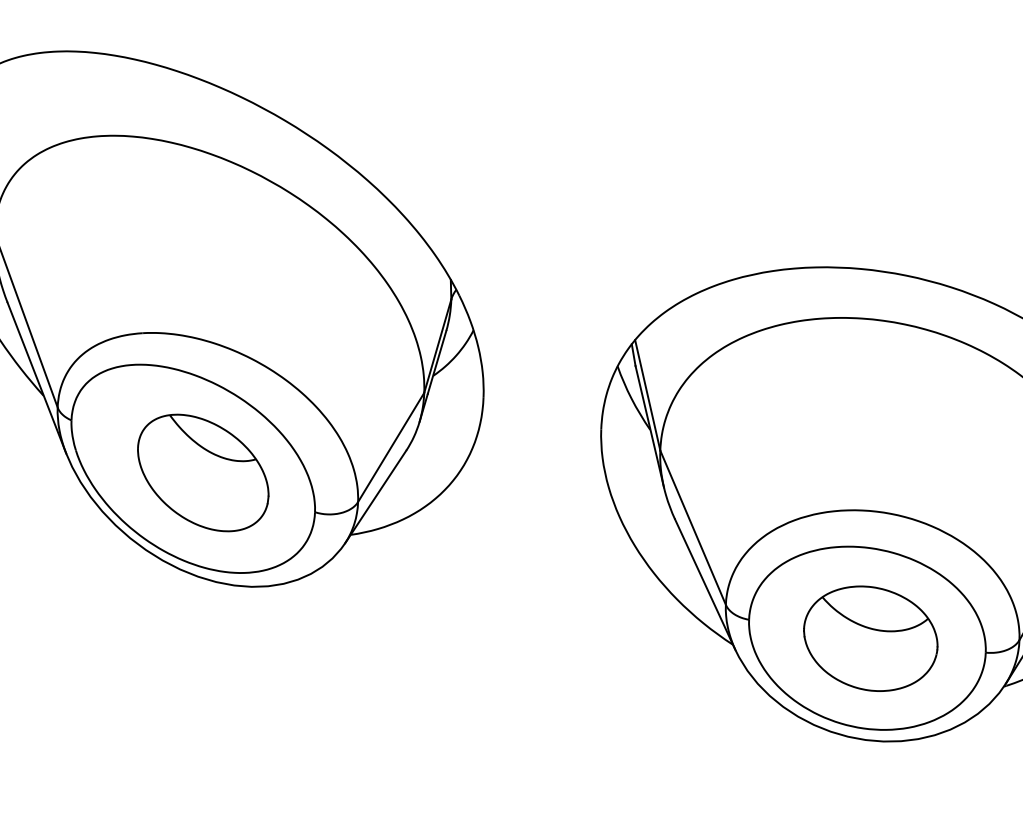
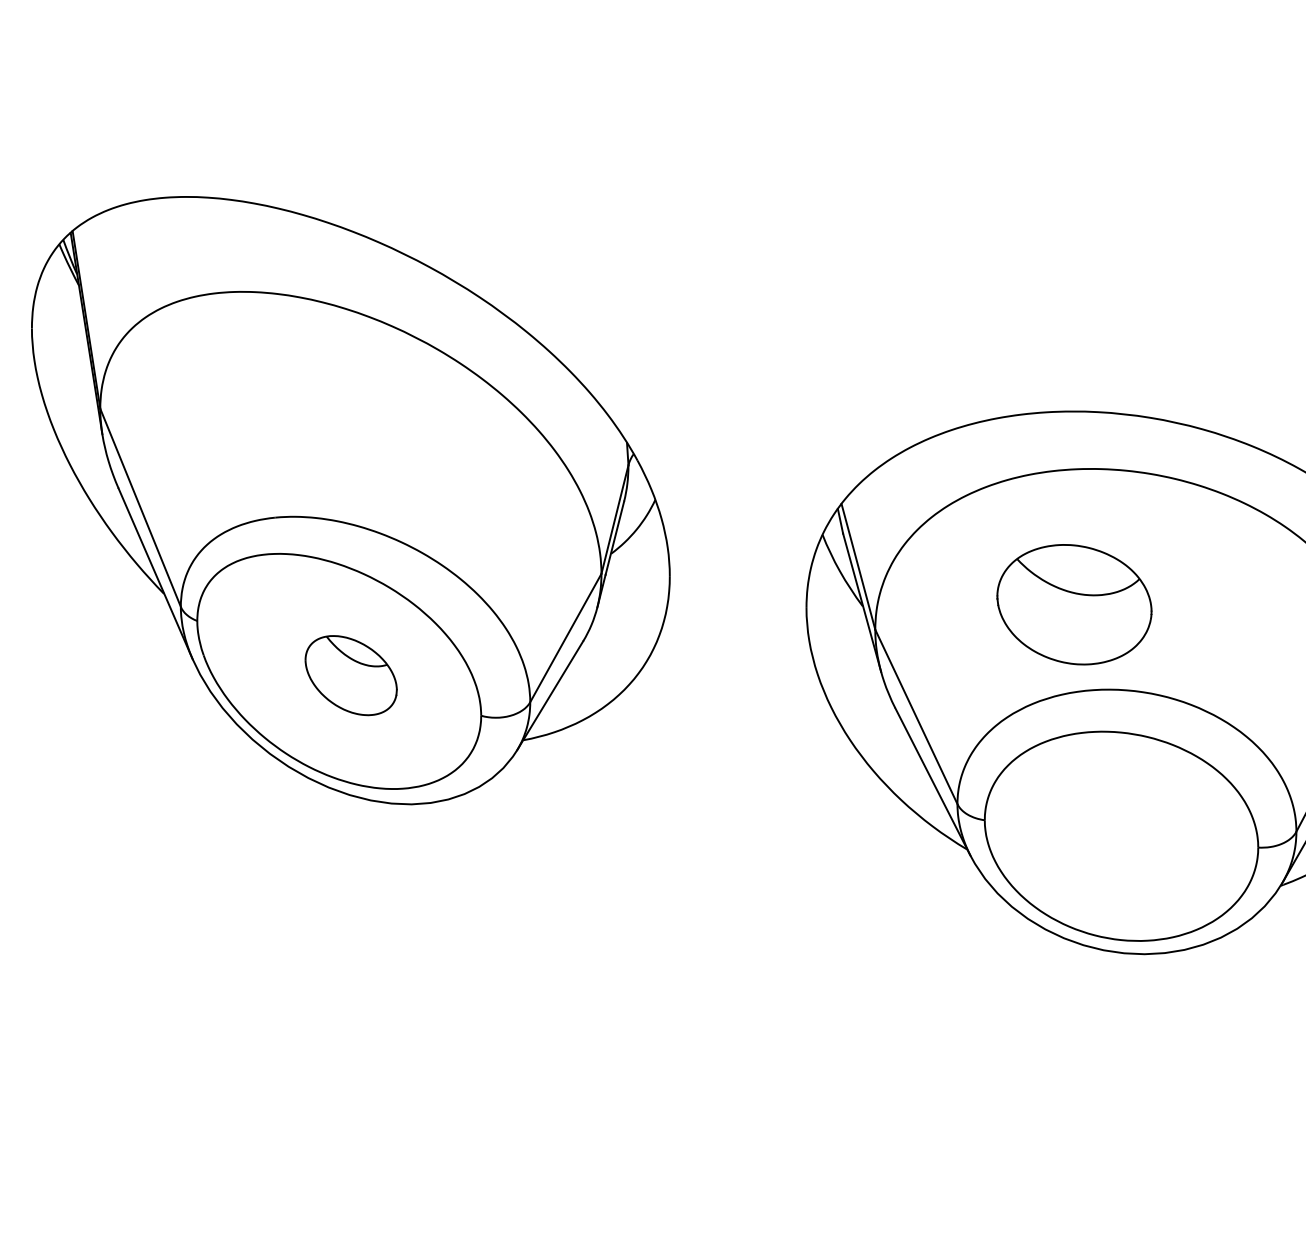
part: (203, 472) -> (351, 675), size x0.6
part: (870, 638) -> (1074, 604), moved

